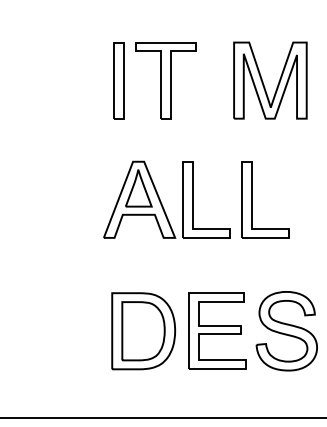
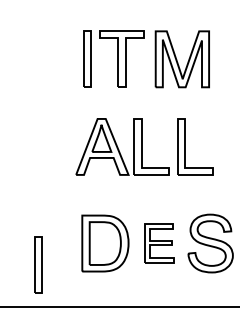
part: (263, 81) -> (177, 59), moved
part: (217, 330) -> (159, 243), size x0.7
part: (52, 360) -> (38, 265), added

